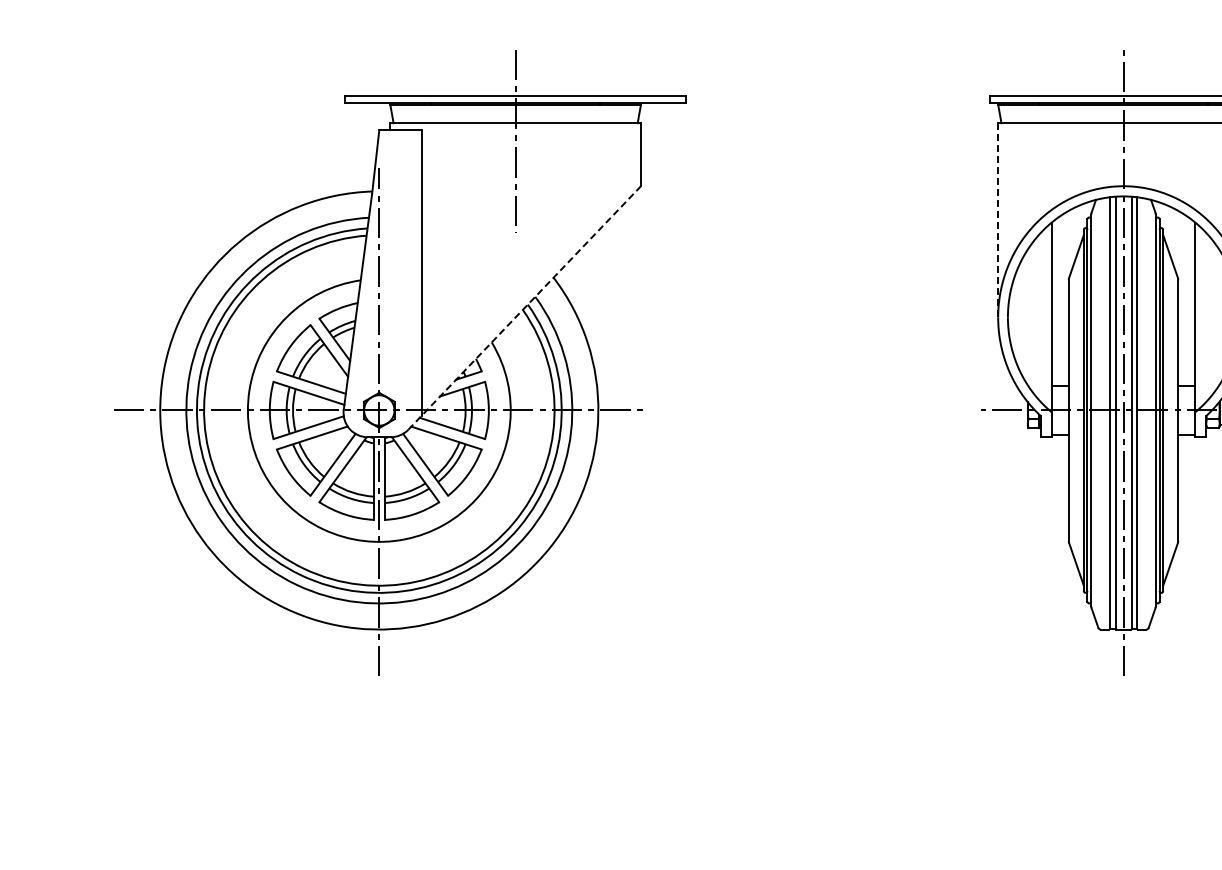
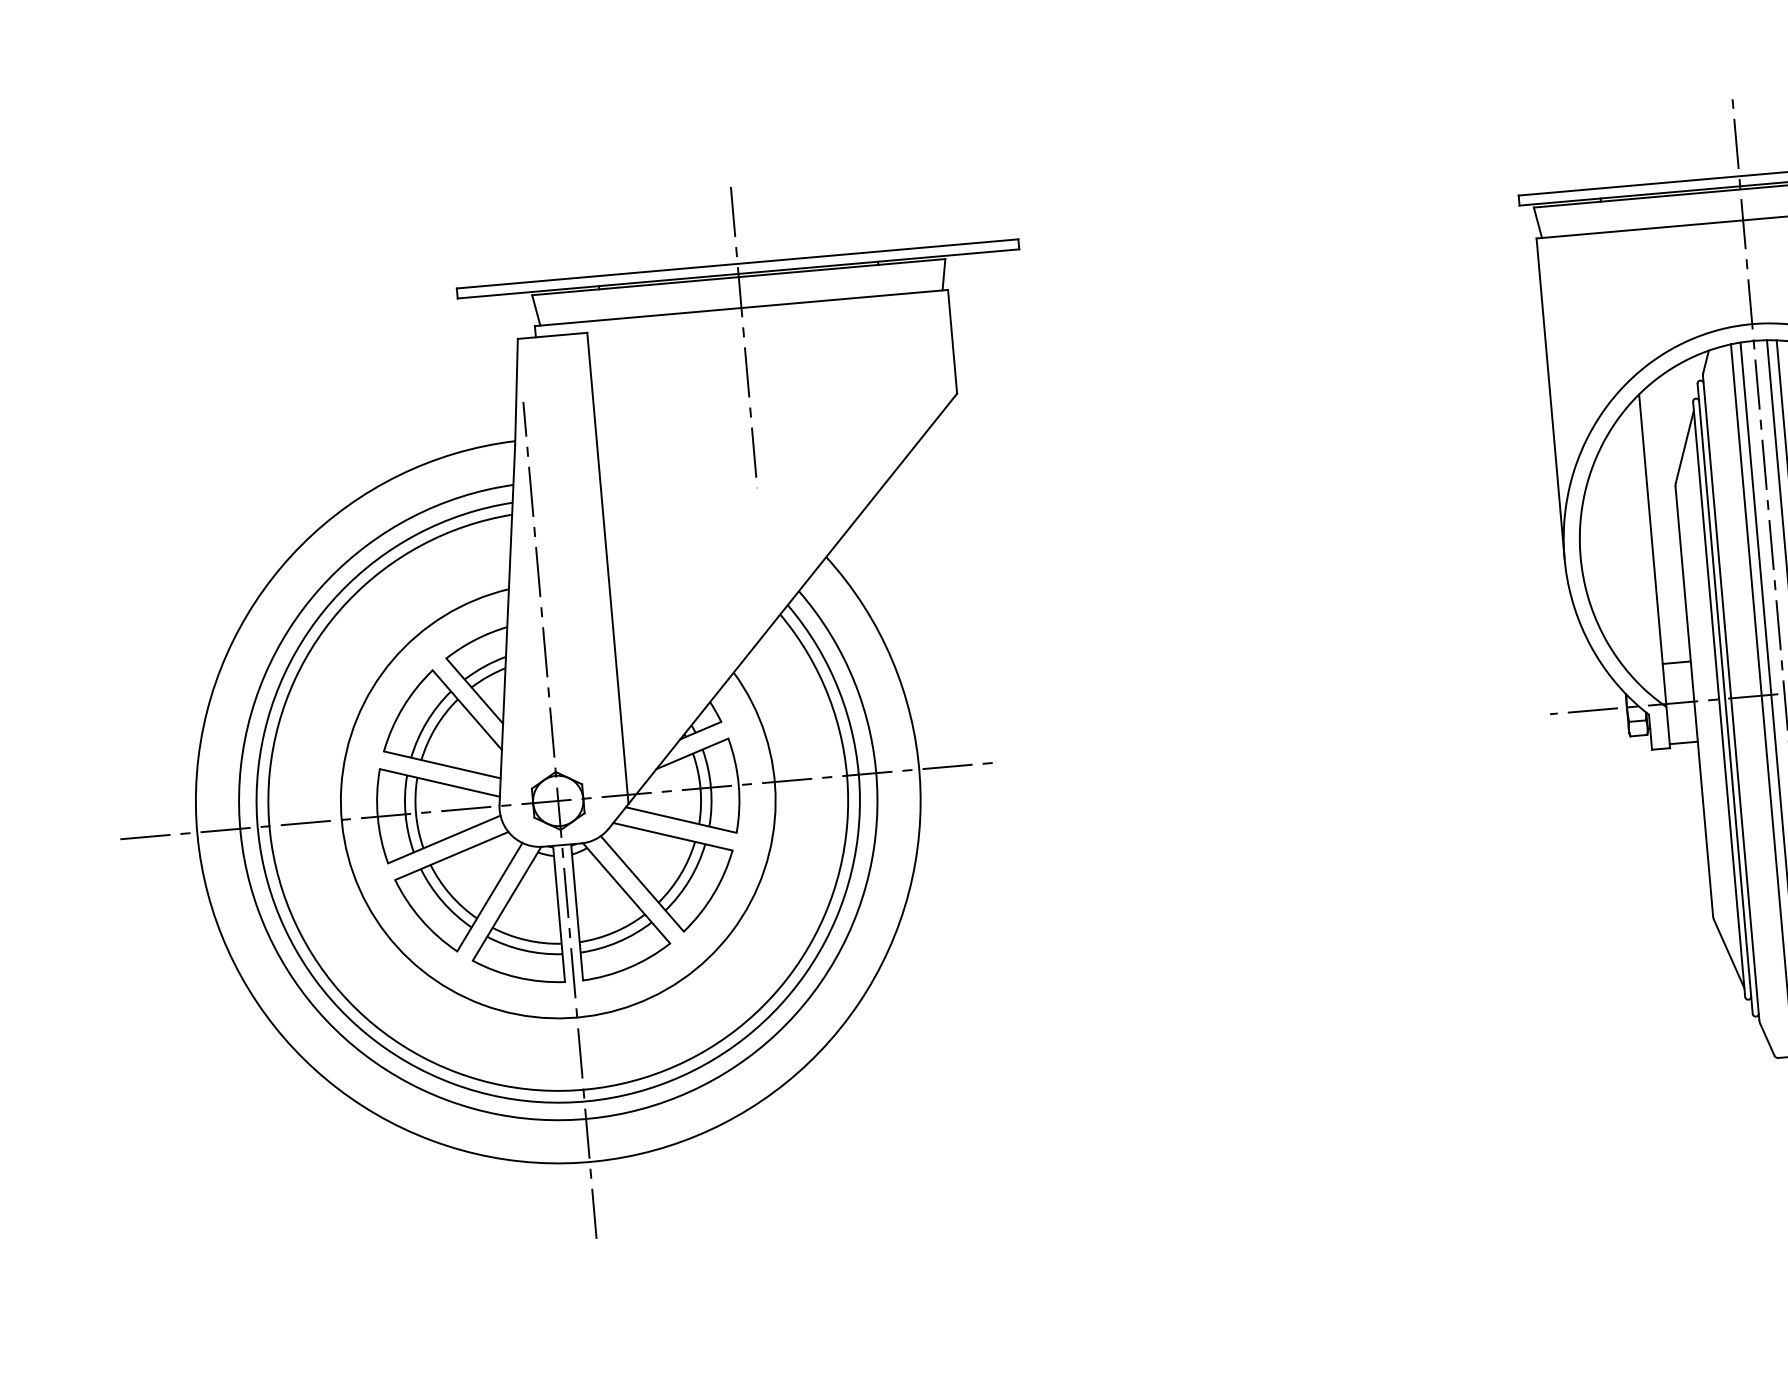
line: (998, 219) -> (1550, 397), dashed -> solid
line: (525, 307) -> (784, 610), dashed -> solid

